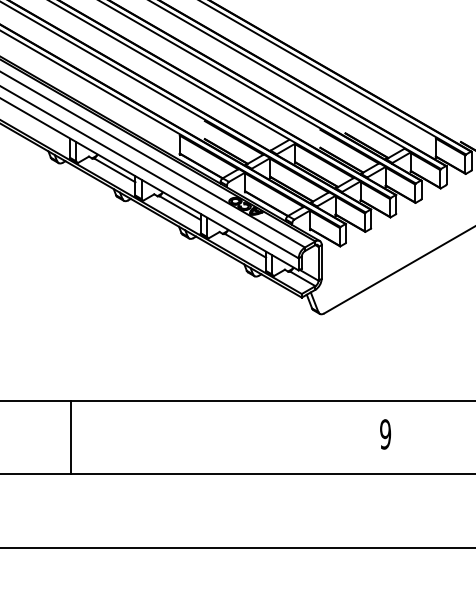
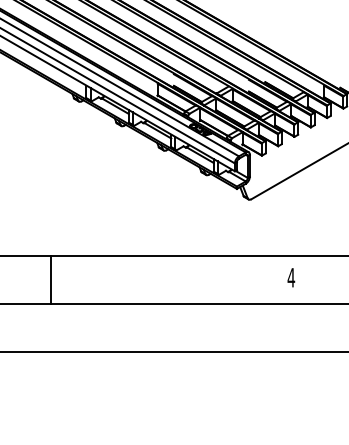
text: (385, 433) -> (291, 277), 9 -> 4
line: (70, 437) -> (50, 279), moved

